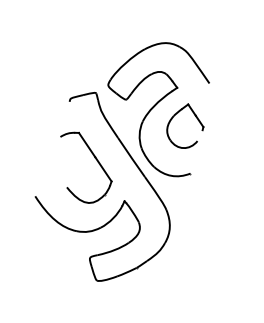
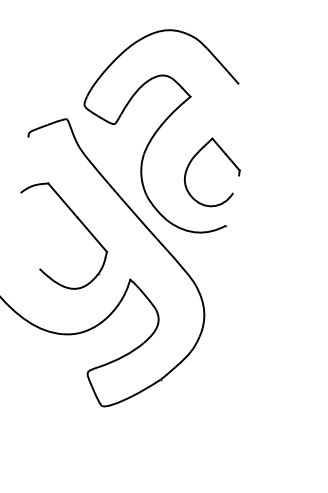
part: (195, 117) -> (225, 157), moved

